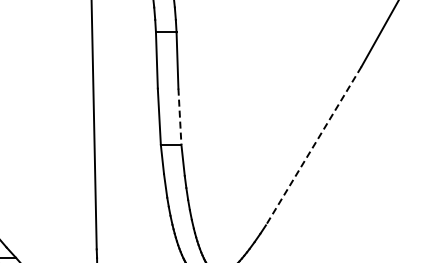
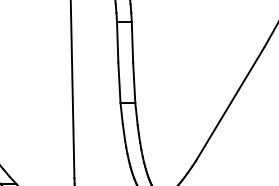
line: (179, 117) -> (133, 83), dashed -> solid
line: (313, 146) -> (230, 104), dashed -> solid

